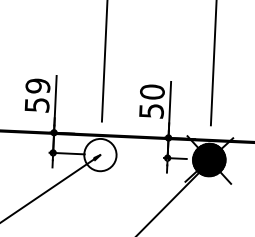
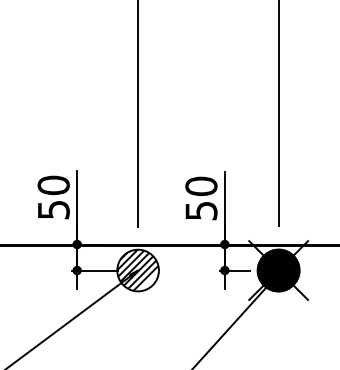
text: (37, 86) -> (53, 185), 59 -> 50
hatch: (99, 154) -> (137, 269), added

